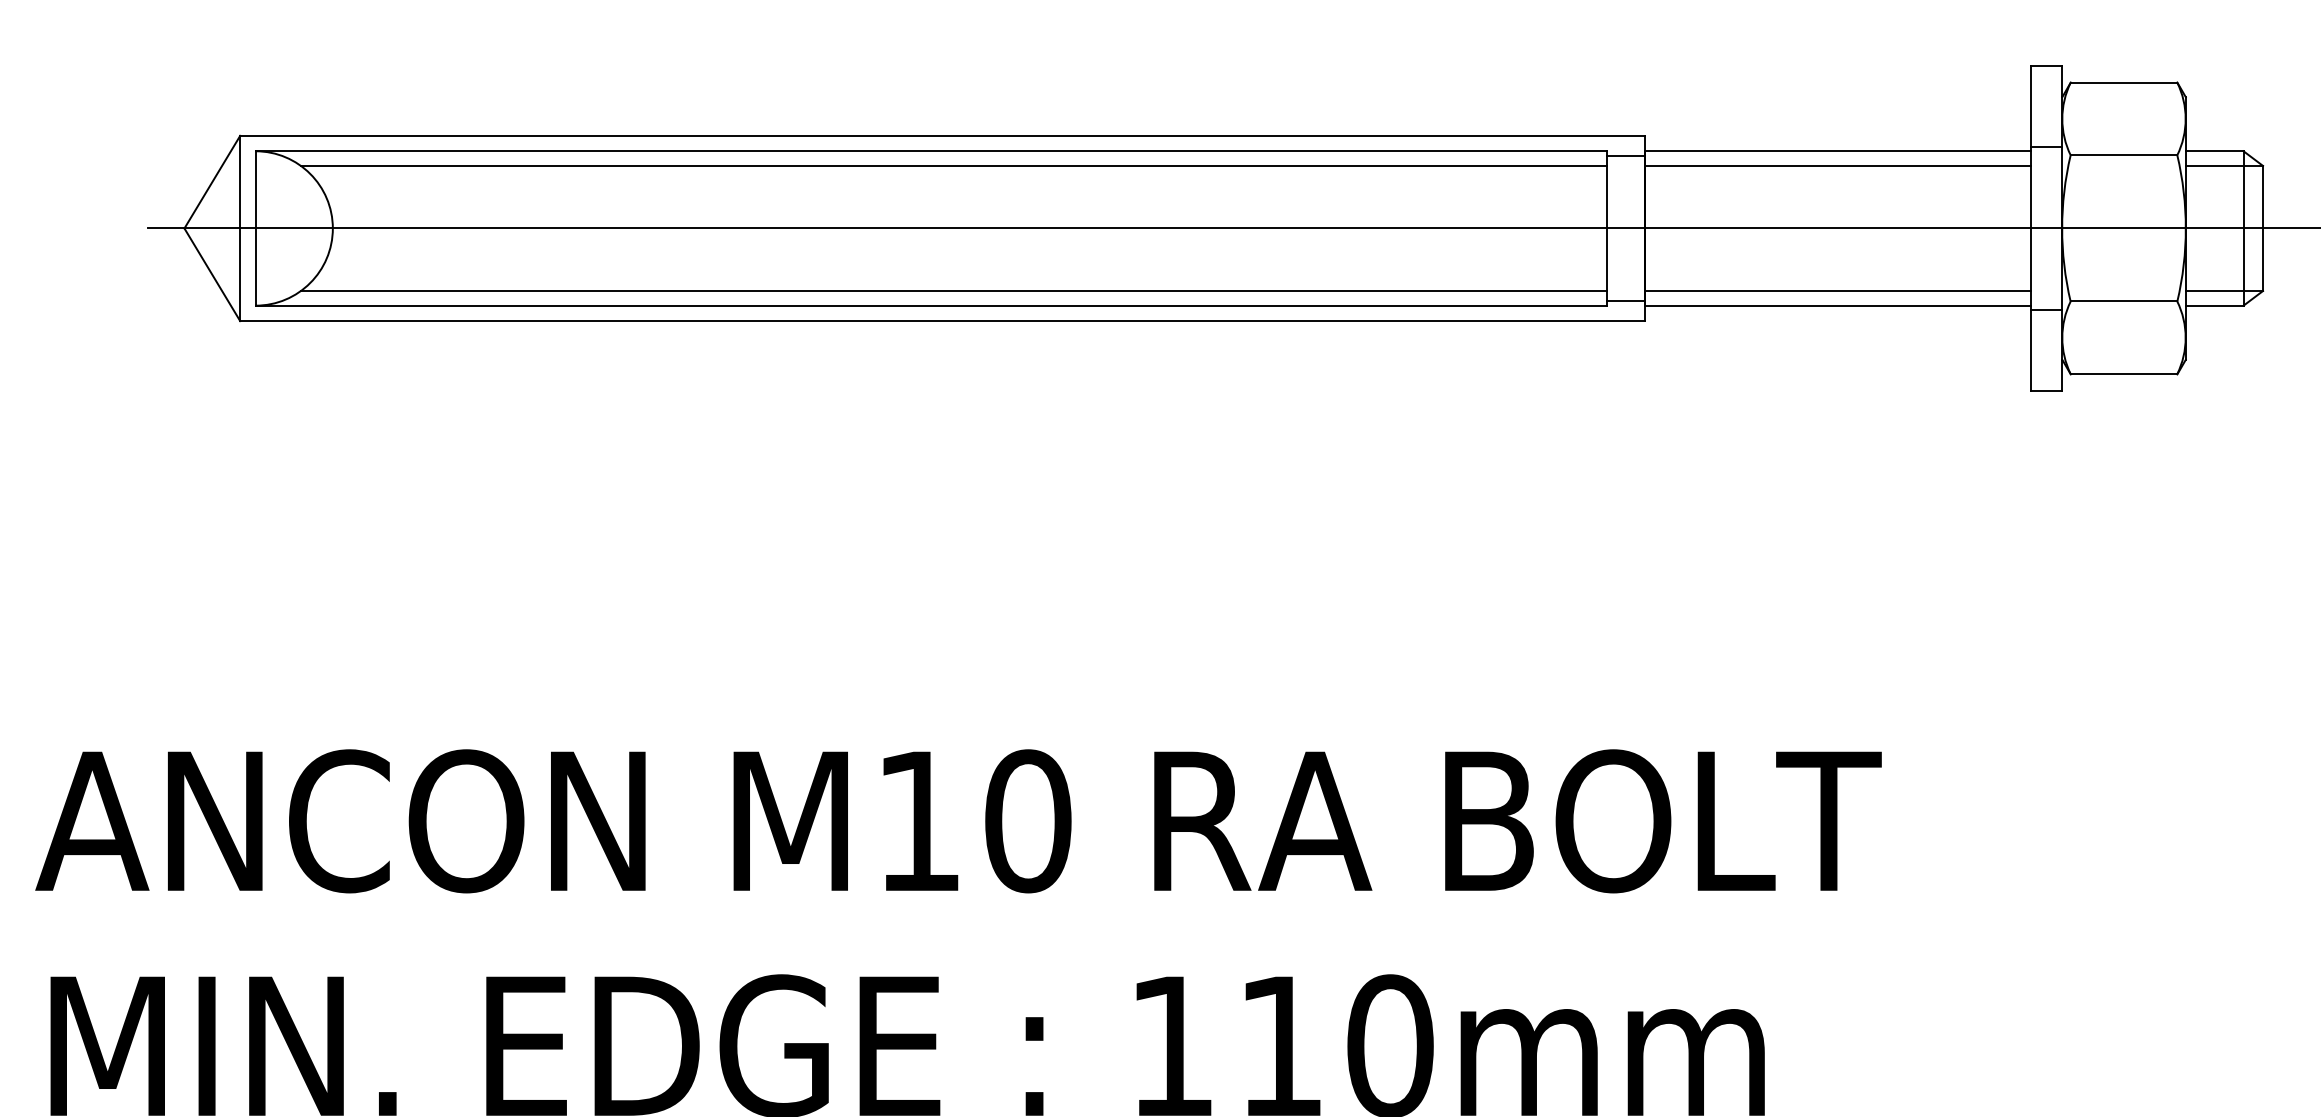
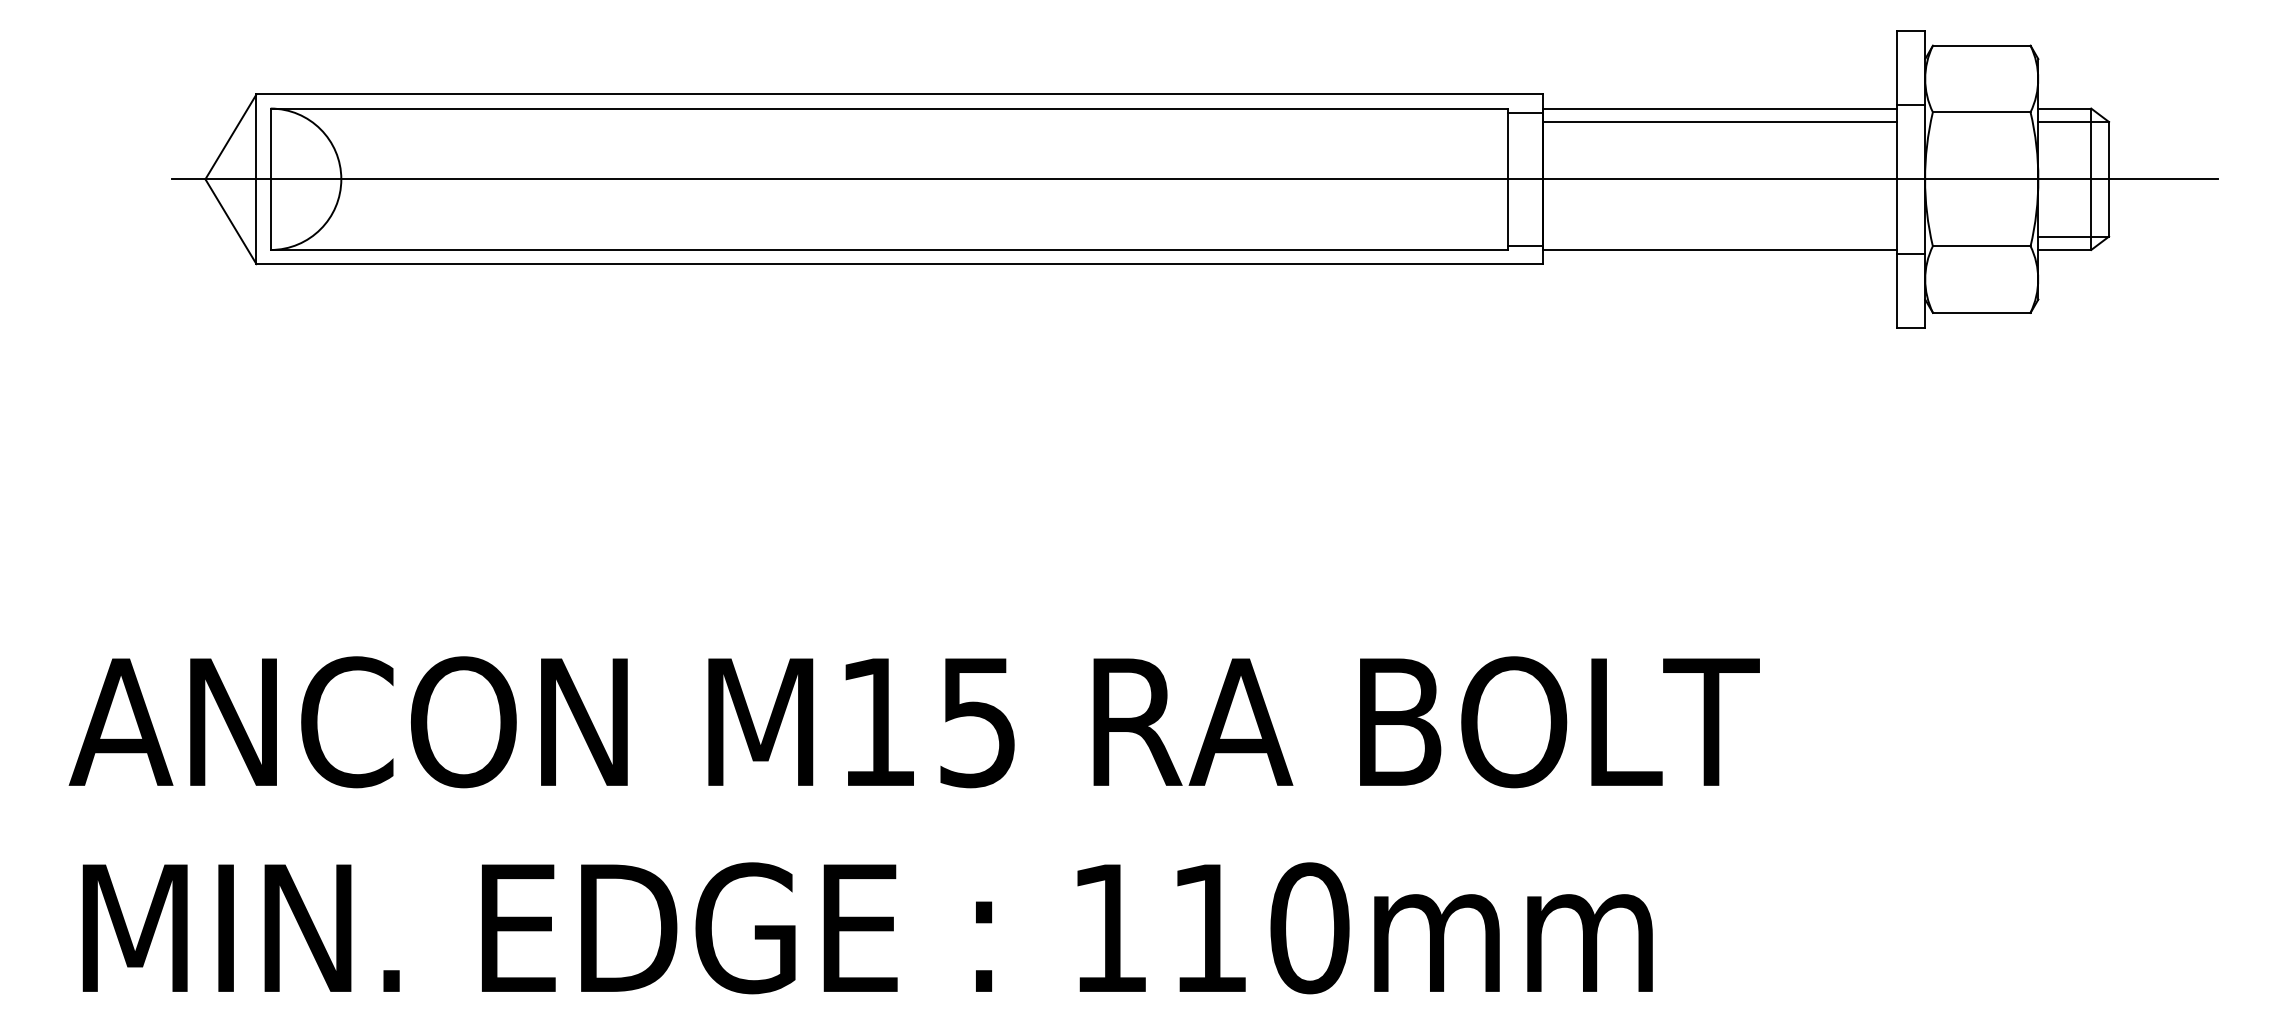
line: (954, 166) -> (910, 122), removed
line: (954, 290) -> (910, 236), removed
line: (1837, 290) -> (1719, 236), removed
text: (1027, 821) -> (977, 722), M10 -> M15

